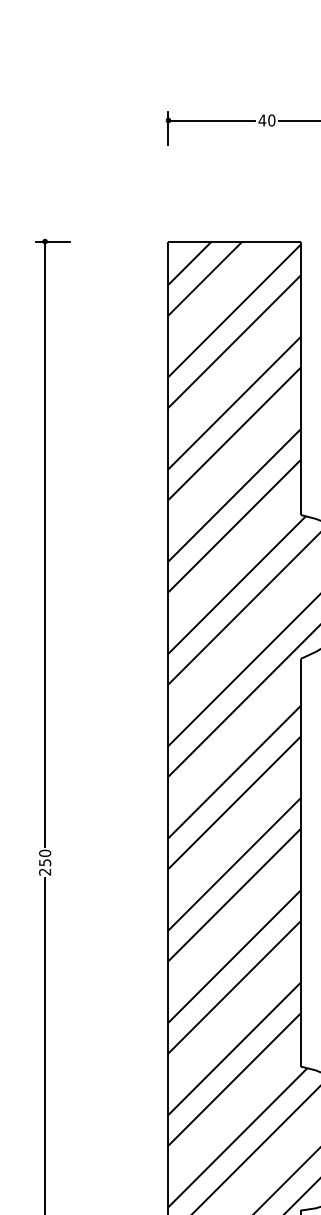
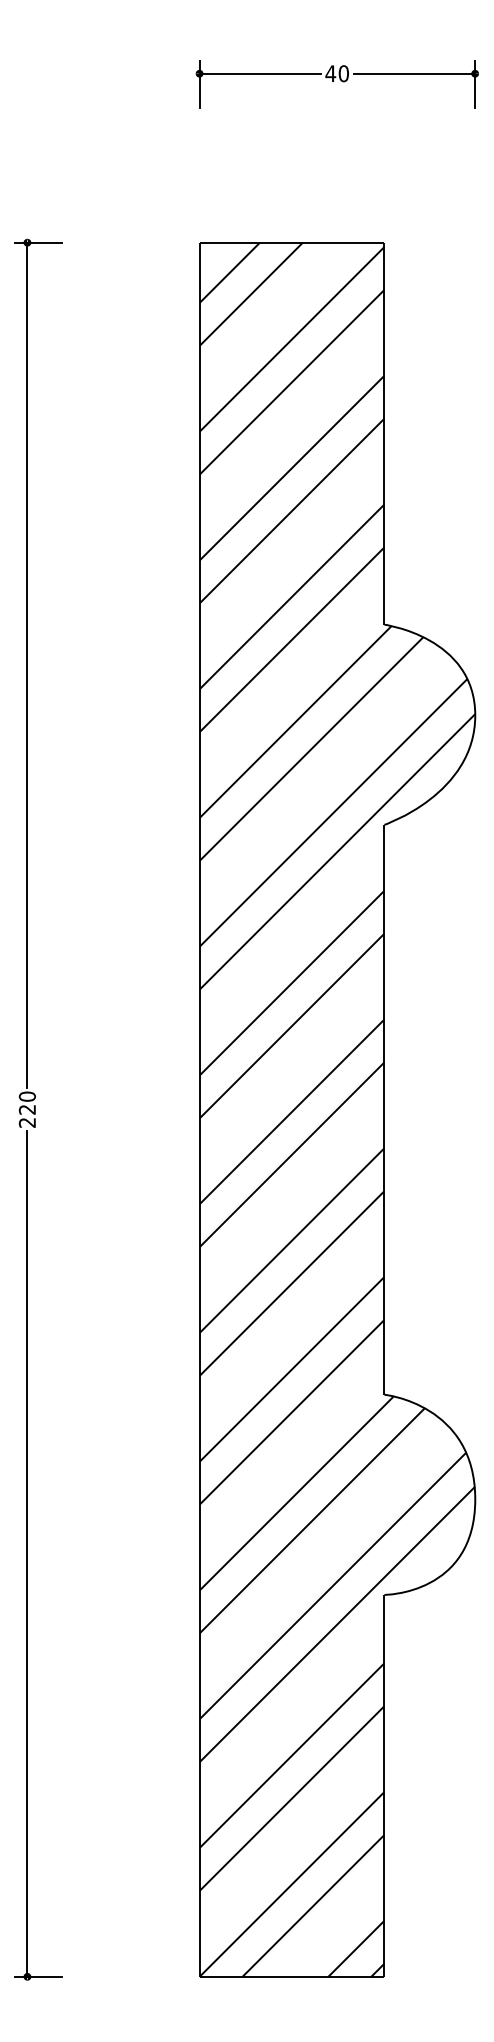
text: (44, 862) -> (26, 1109), 250 -> 220

